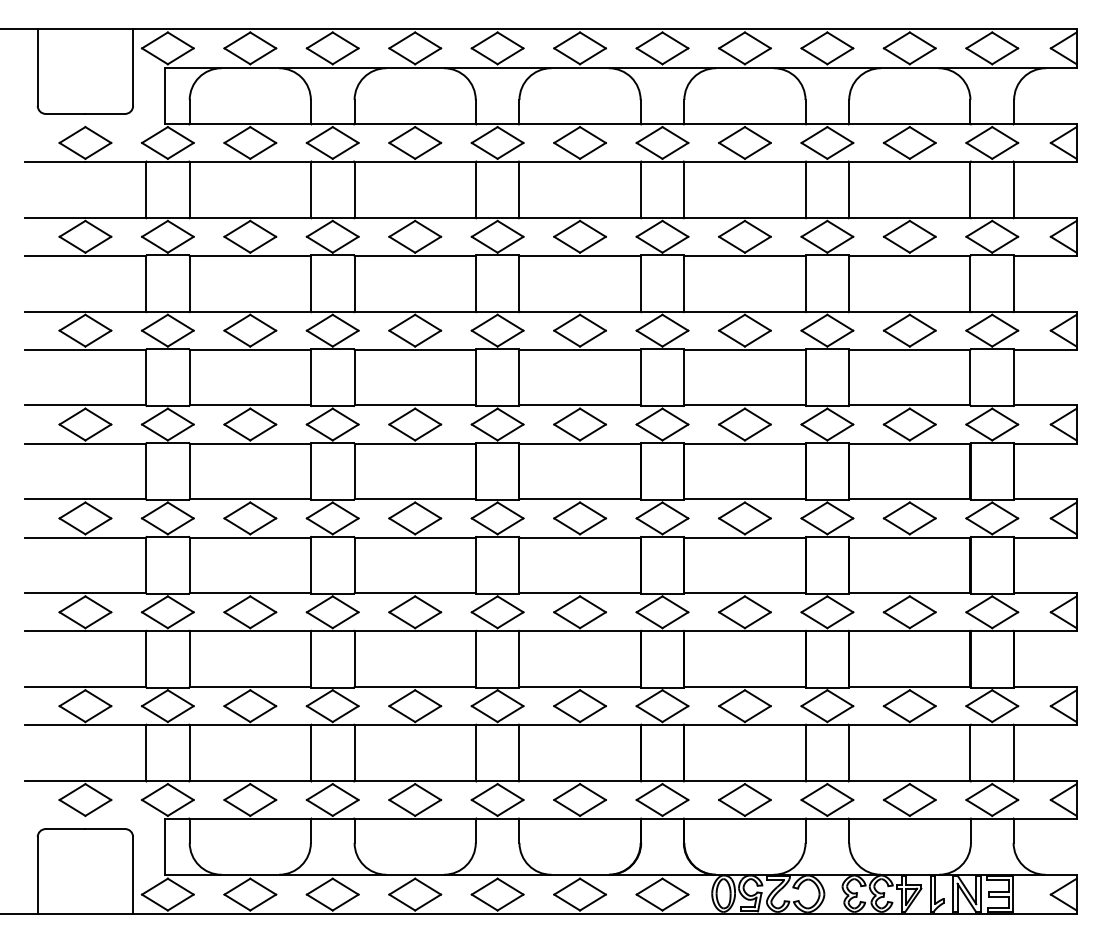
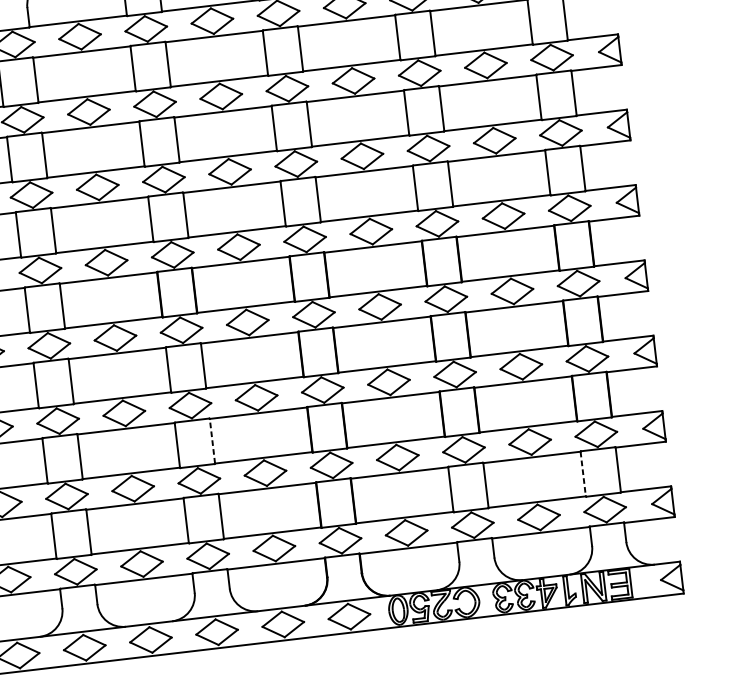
line: (519, 659) -> (212, 441), solid -> dashed
line: (970, 753) -> (583, 474), solid -> dashed

